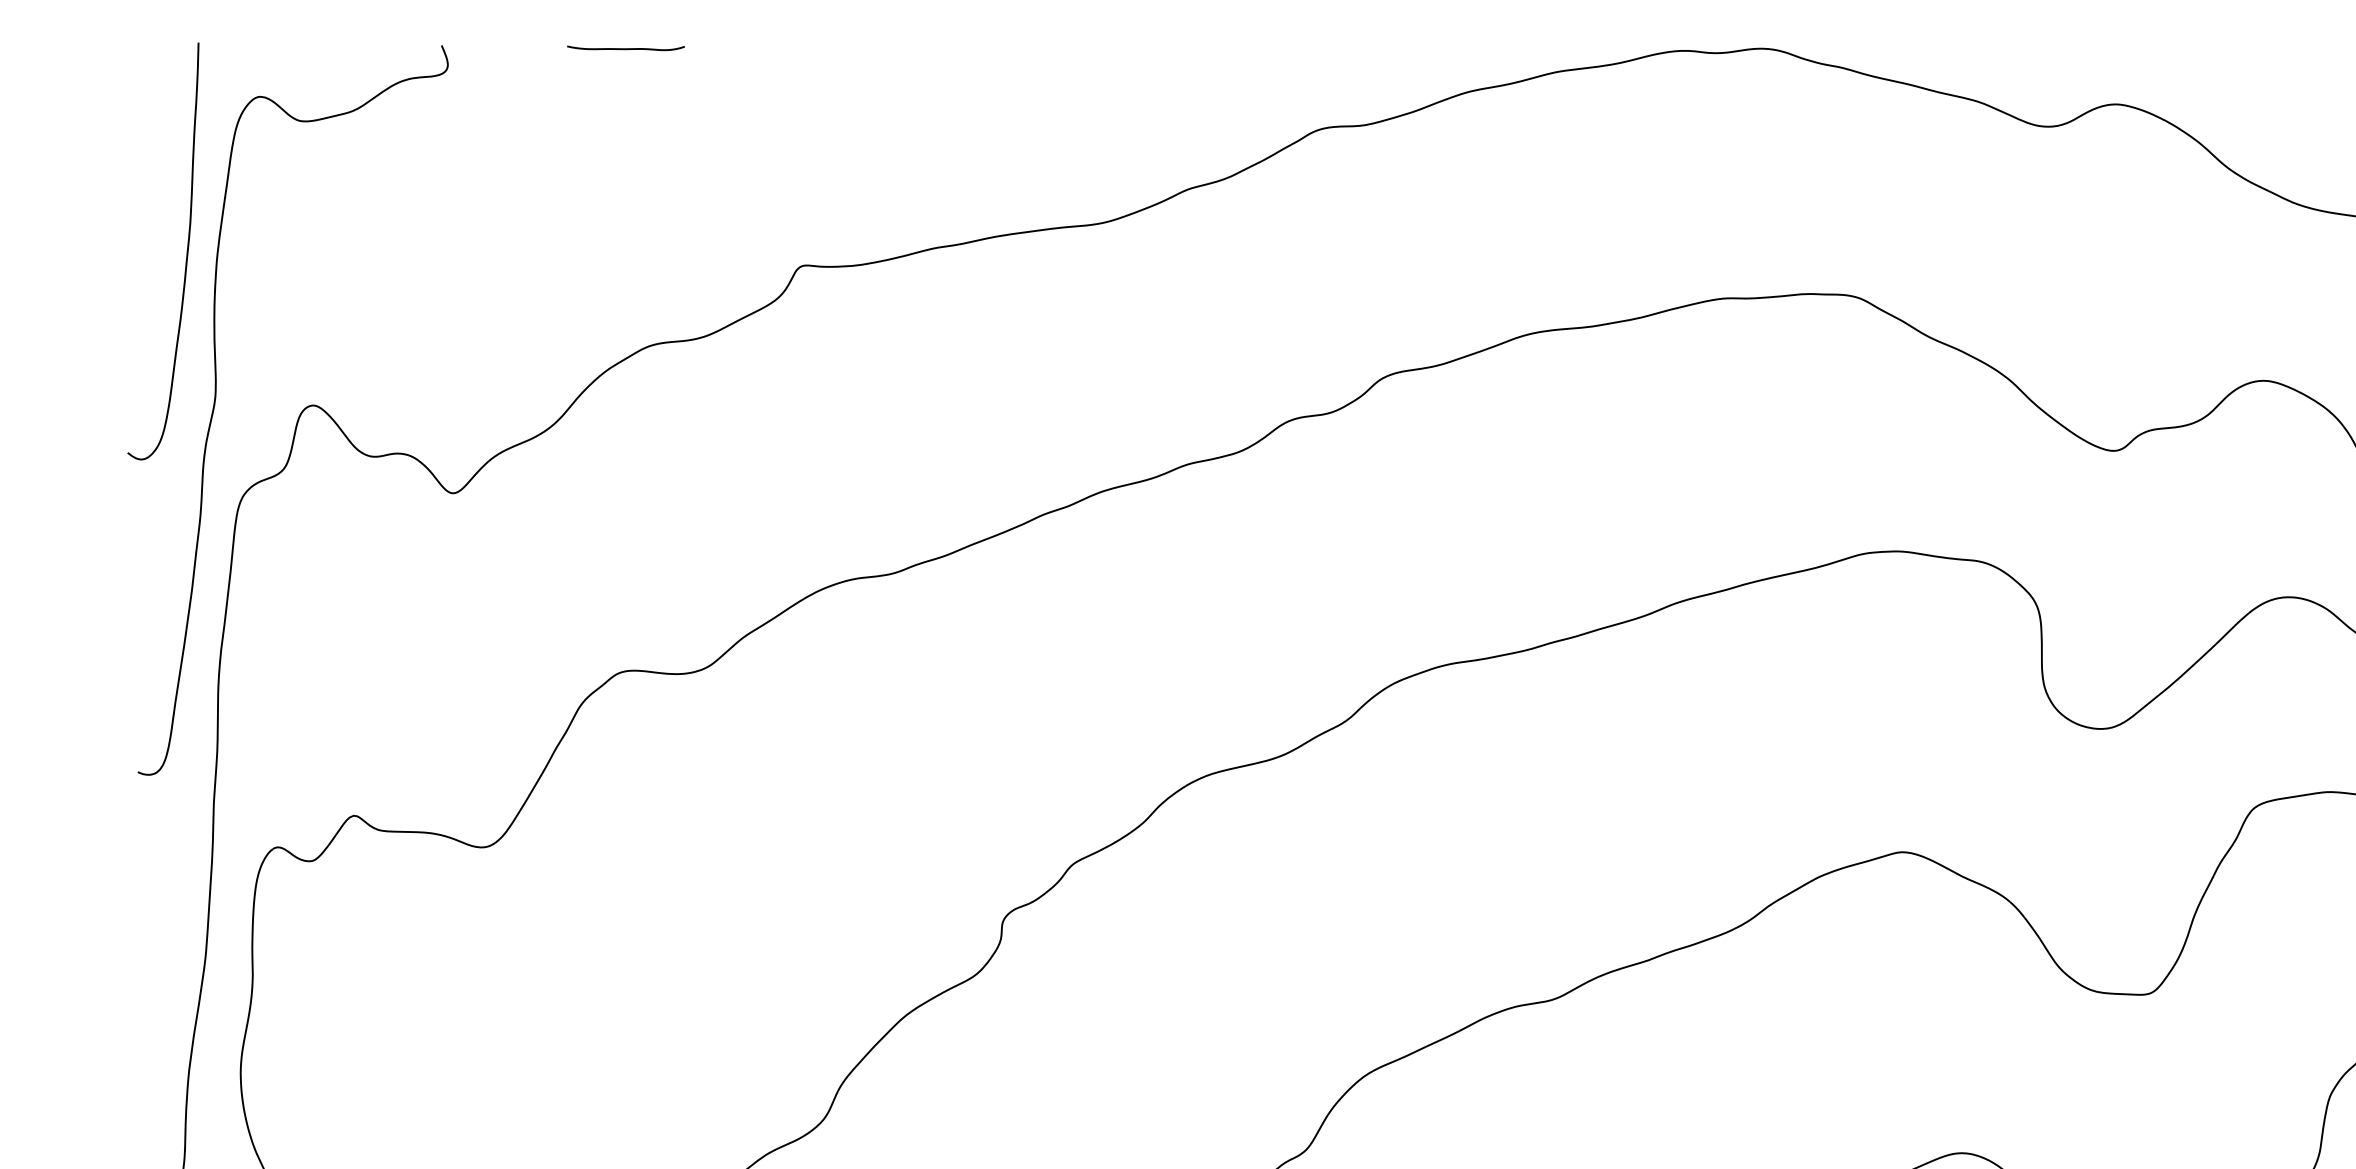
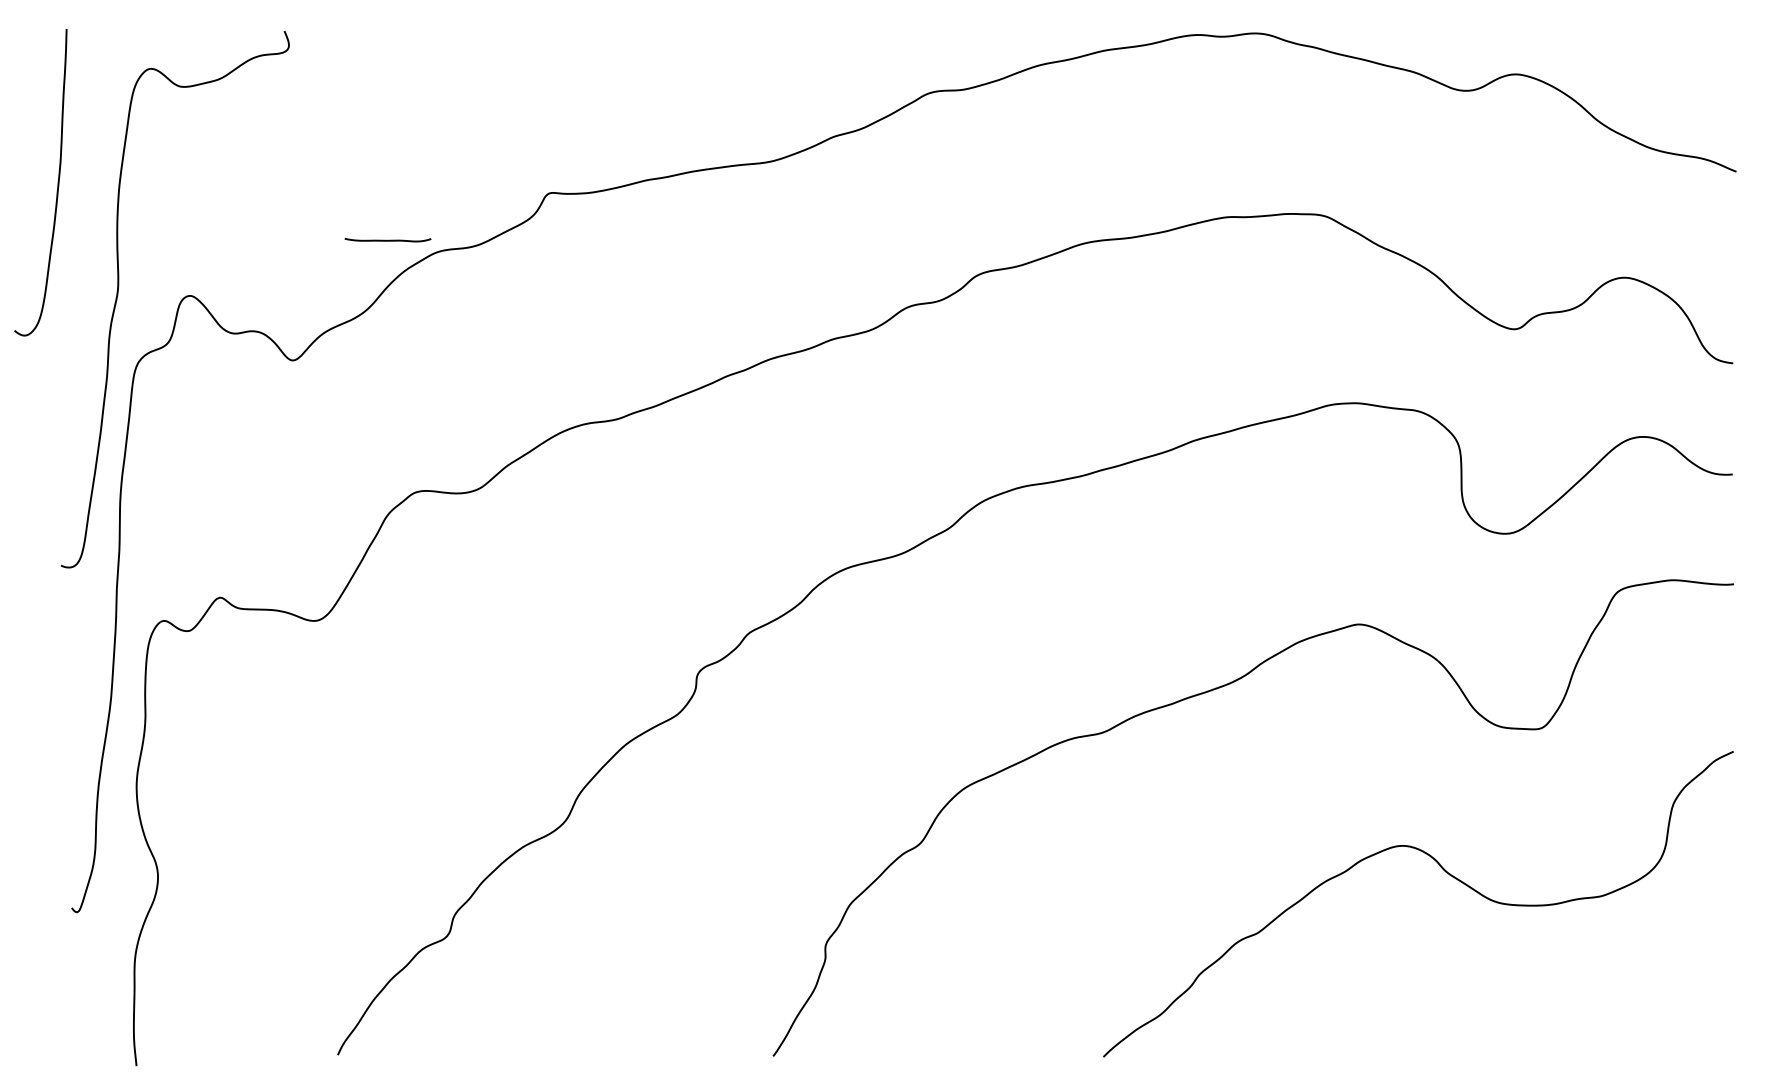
curve: (625, 48) -> (387, 240), moved
curve: (186, 251) -> (57, 182), moved

